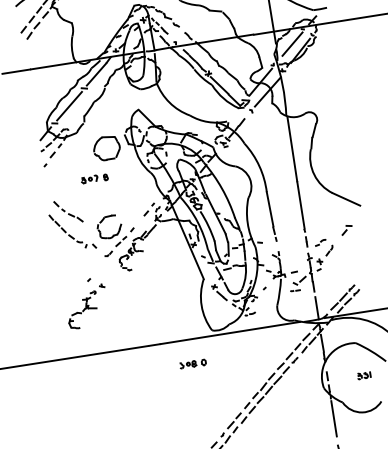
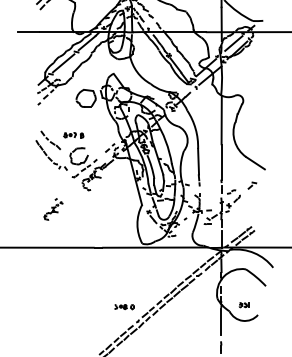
part: (94, 179) -> (73, 135), moved
part: (86, 303) -> (53, 209), size x0.6
part: (193, 364) -> (124, 307), moved
part: (363, 376) -> (243, 305), moved

